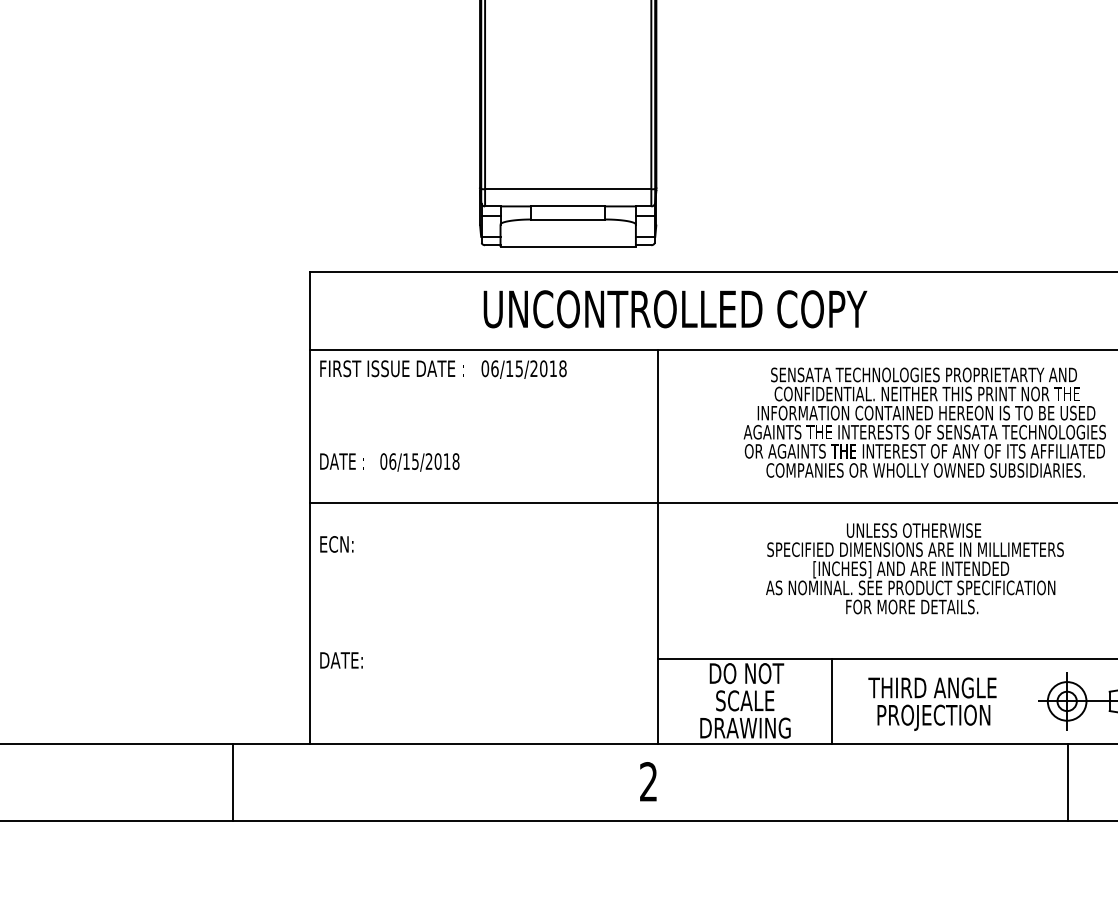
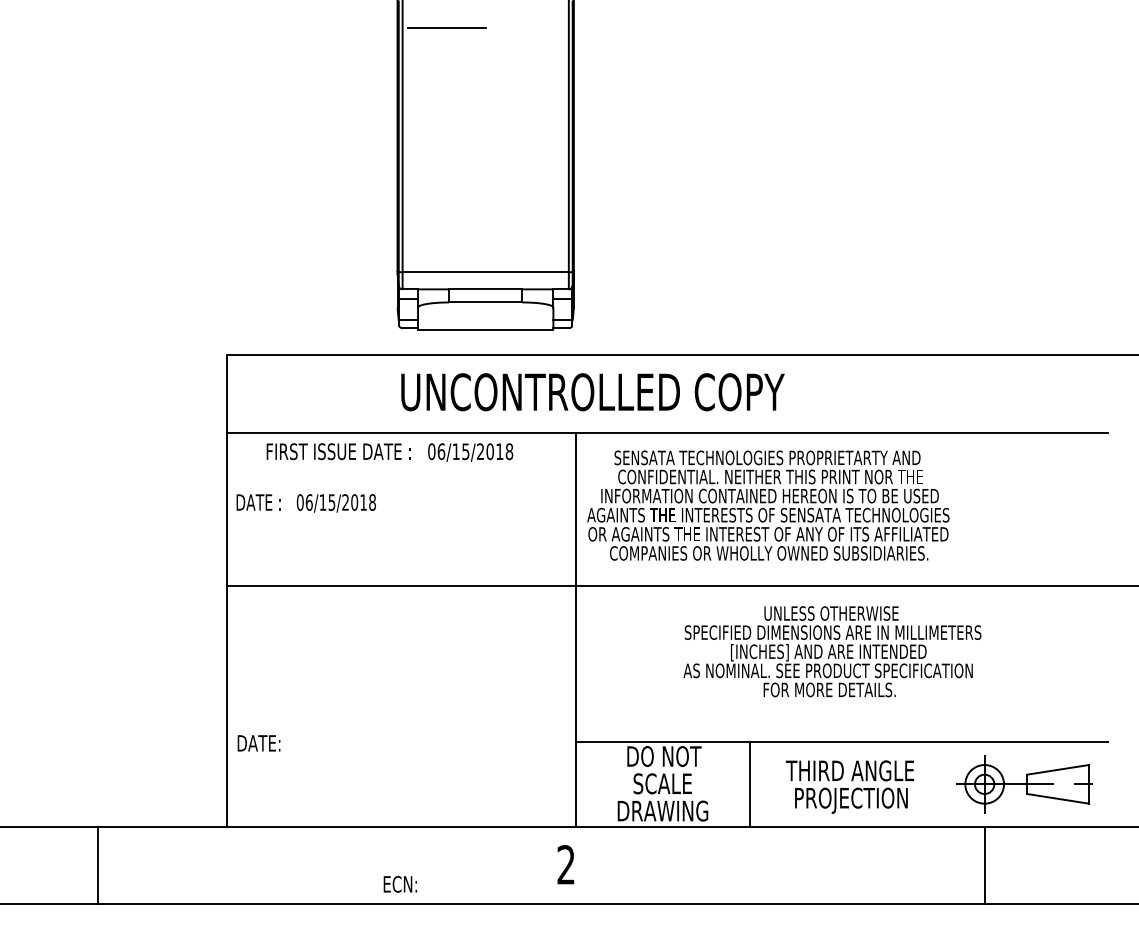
text: (442, 369) -> (389, 452), moved
text: (924, 422) -> (768, 505), moved
text: (388, 462) -> (305, 503), moved
text: (335, 544) -> (399, 884), moved
line: (232, 782) -> (98, 865), moved

